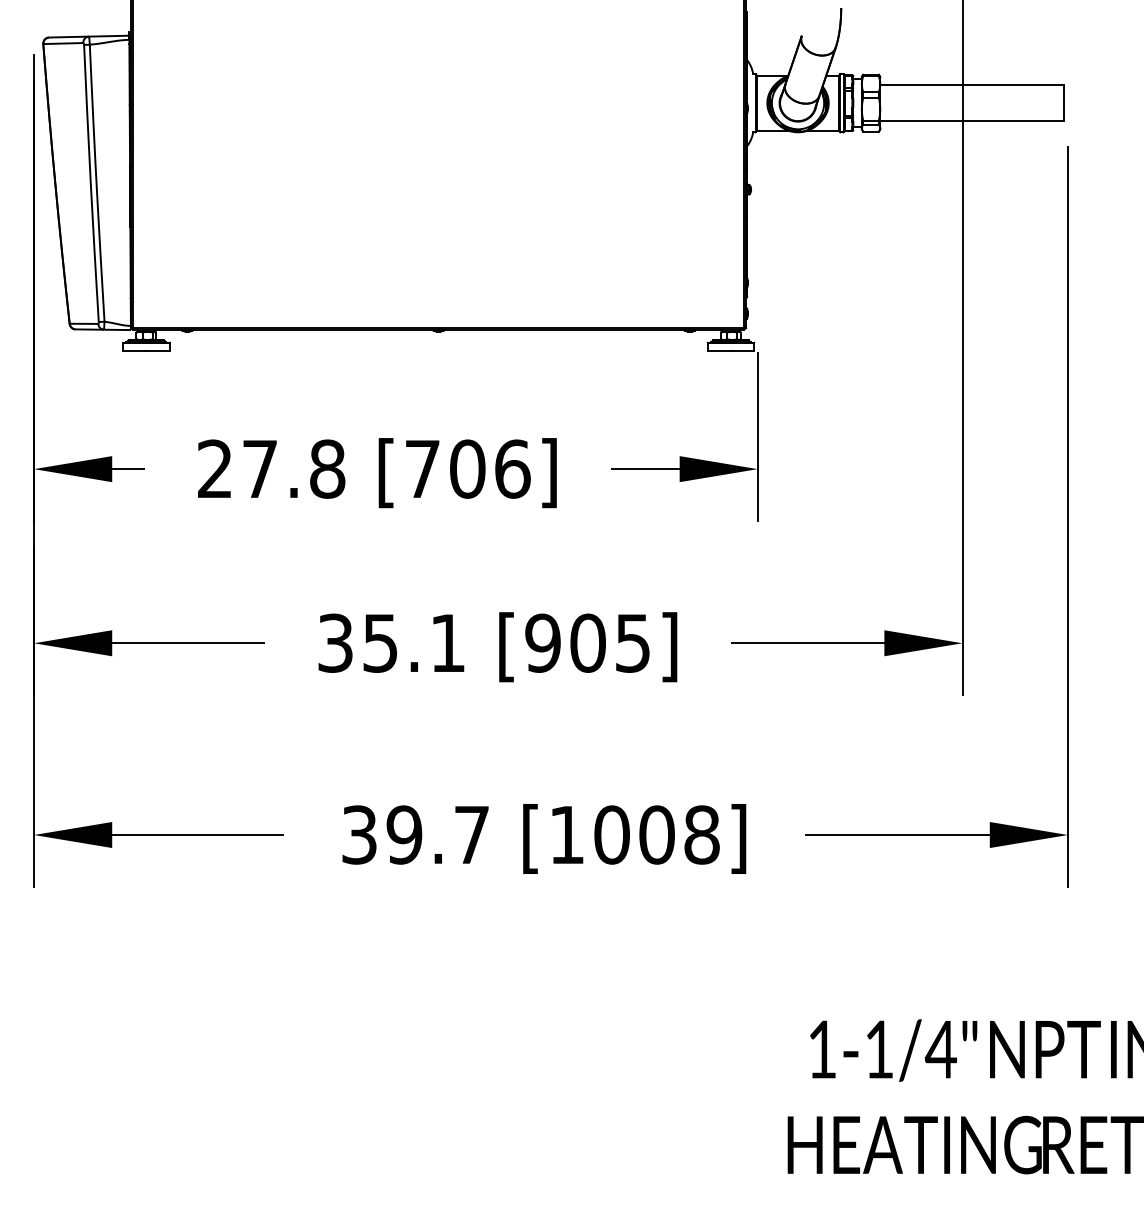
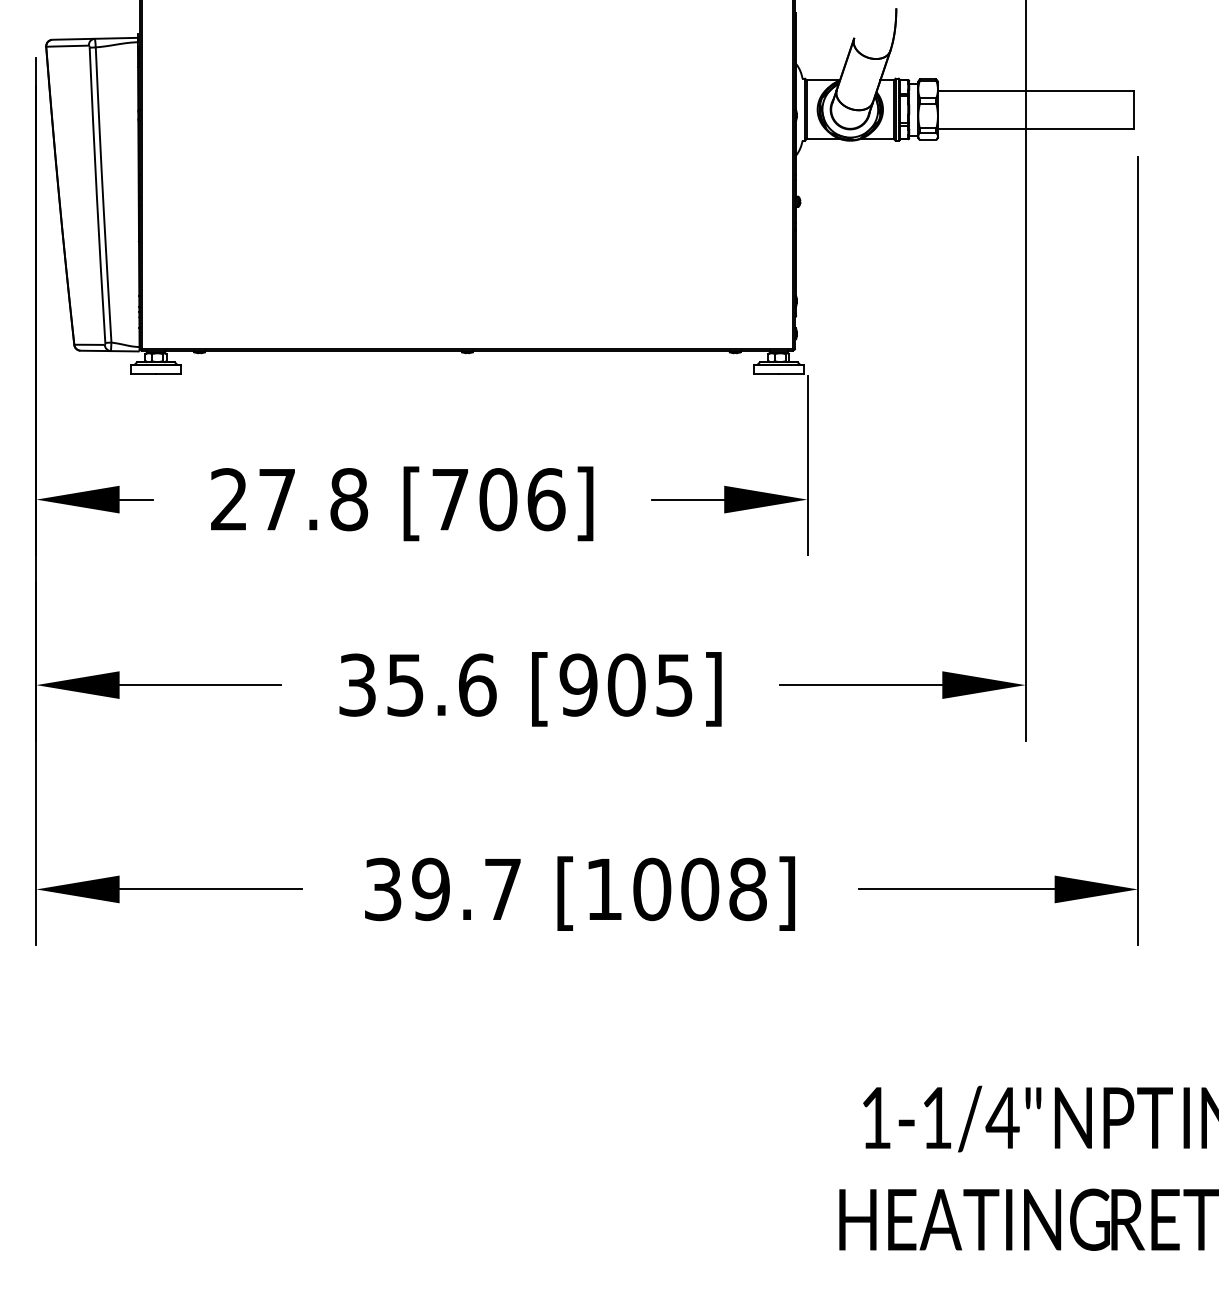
text: (448, 642) -> (477, 684), 35.1 -> 35.6

